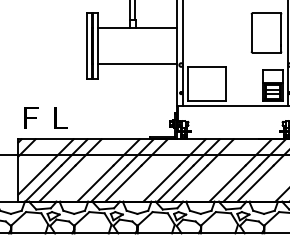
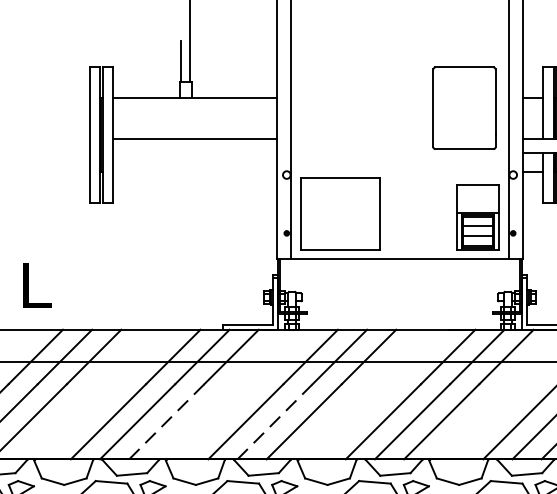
line: (136, 63) -> (193, 138), moved
line: (123, 183) -> (166, 421), solid -> dashed
line: (175, 183) -> (275, 421), solid -> dashed

